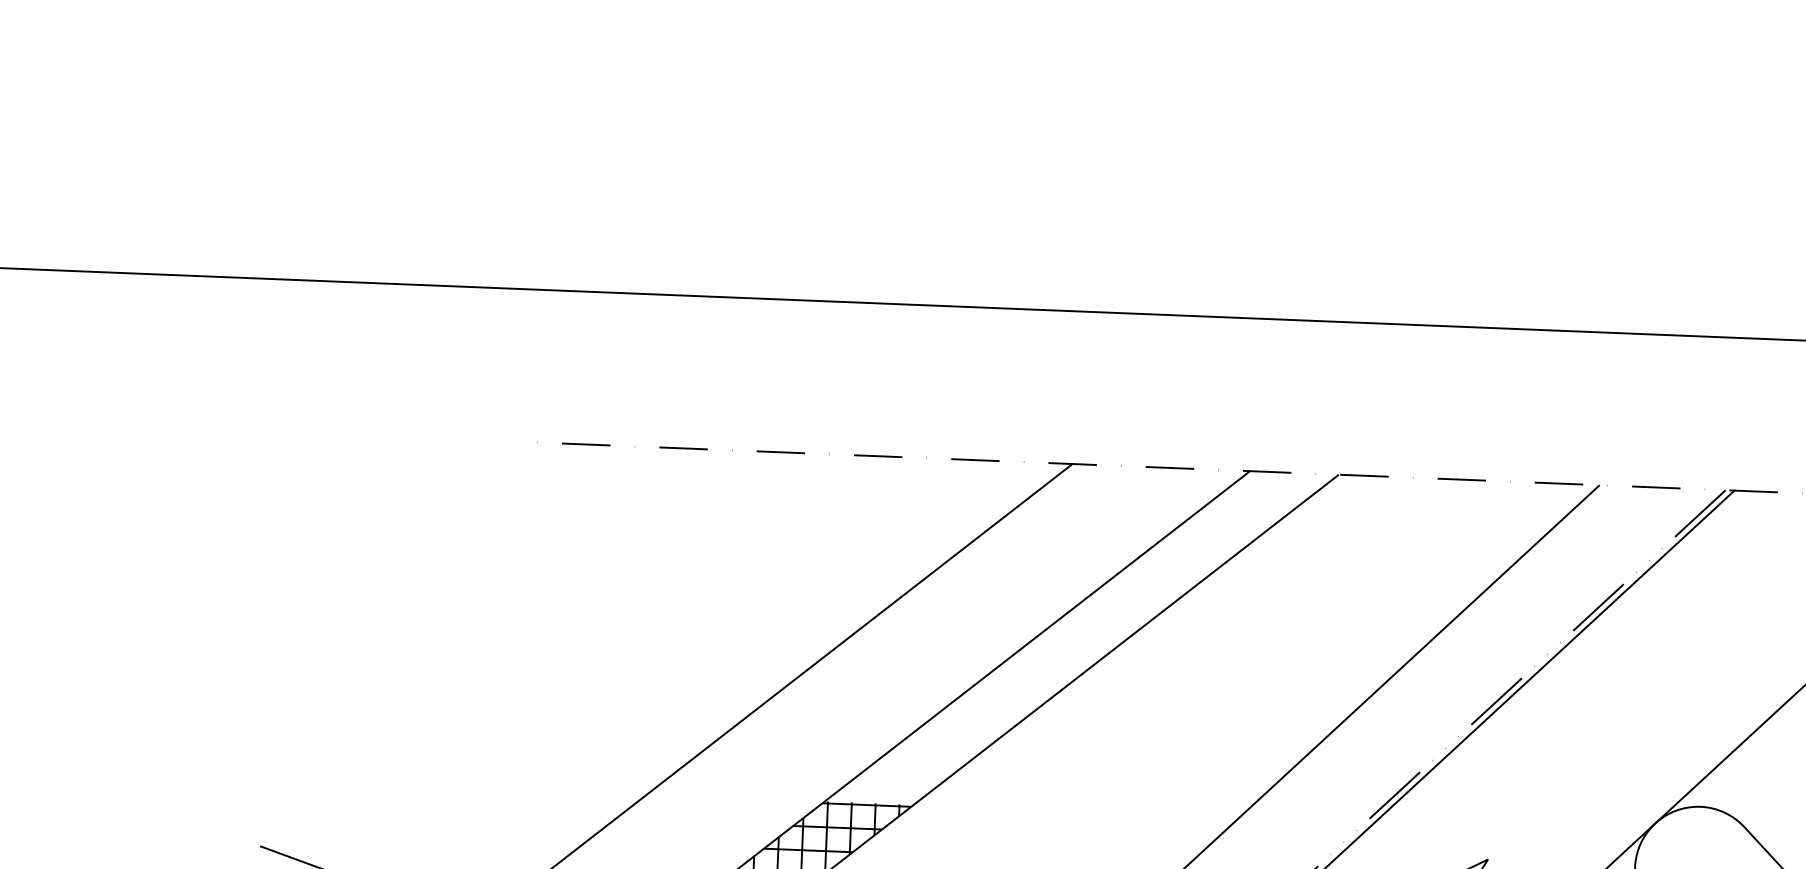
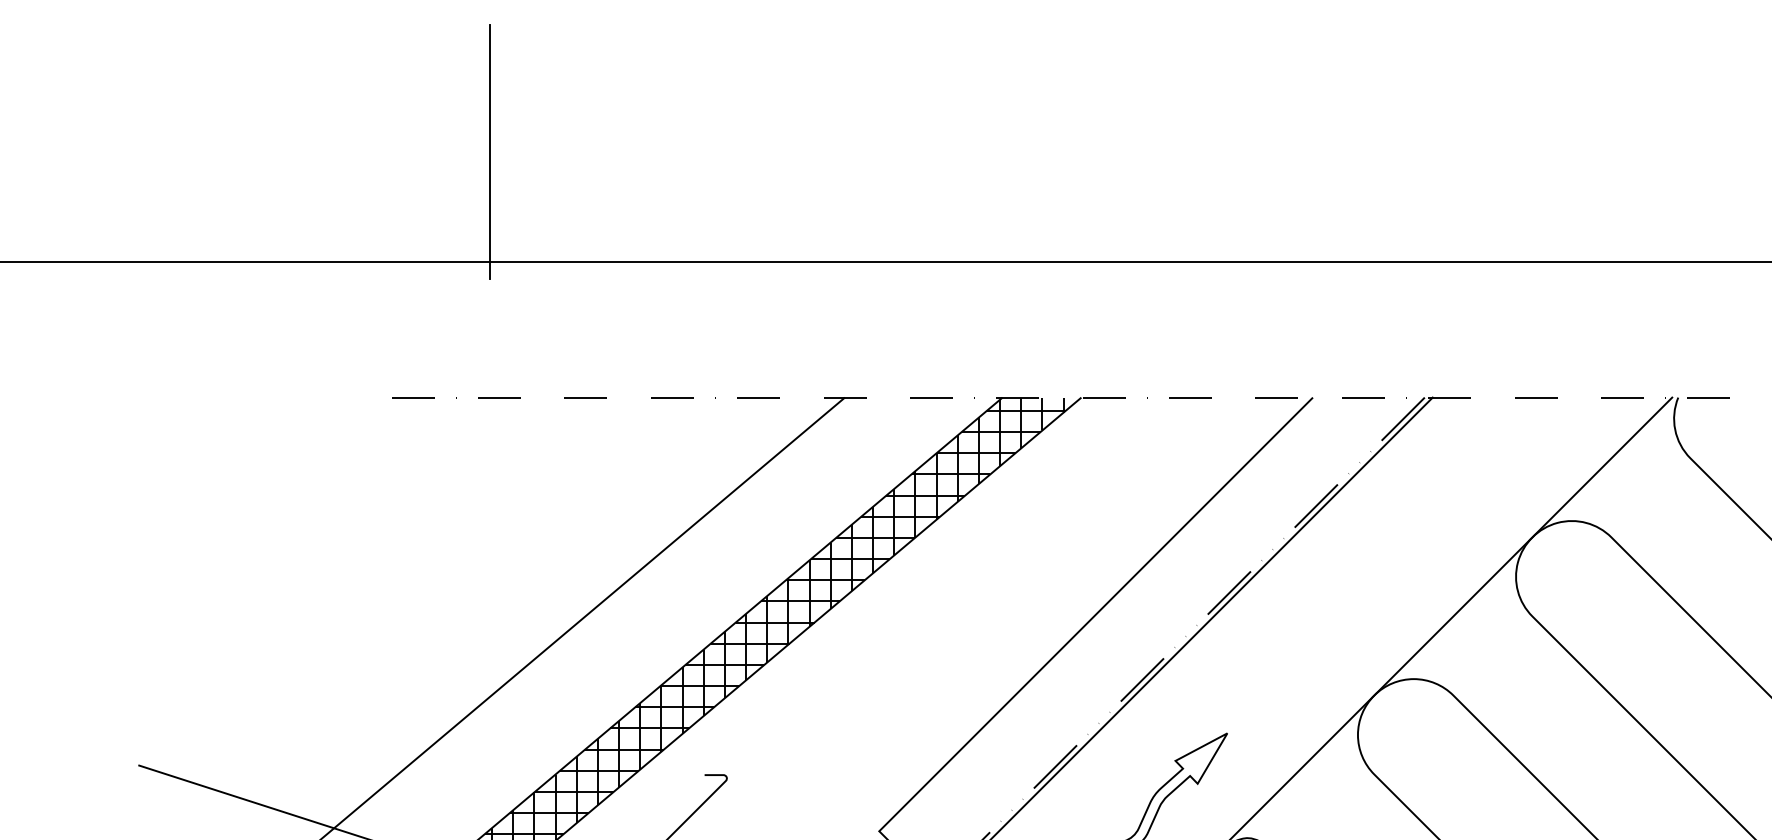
line: (683, 171) -> (489, 152), added
hatch: (1074, 637) -> (852, 551), added

